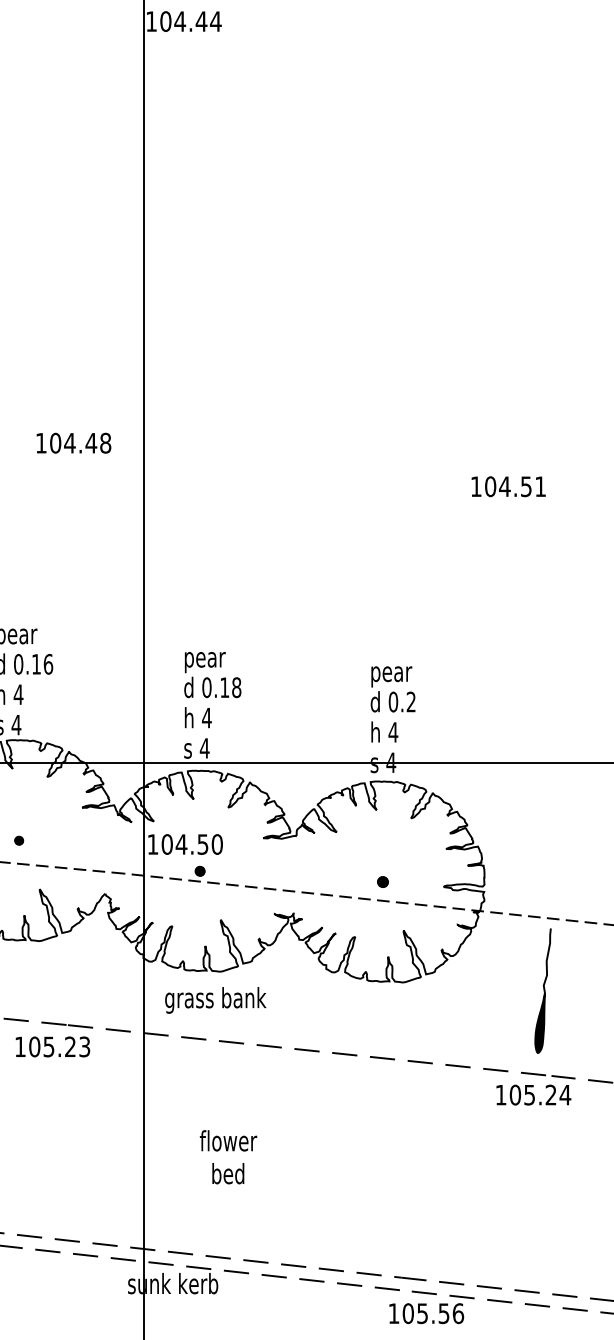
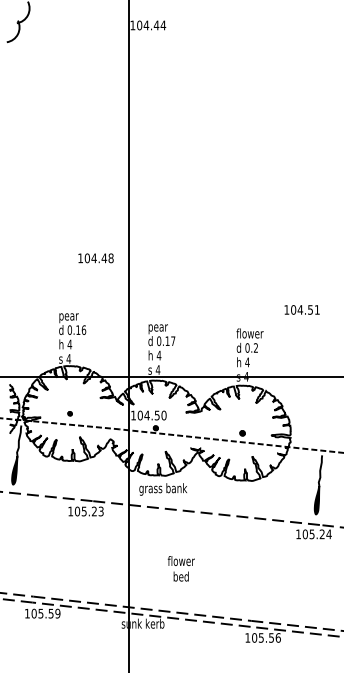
text: (72, 443) -> (95, 258), moved
text: (507, 485) -> (301, 309), moved
text: (397, 673) -> (249, 334), pear -> flower
text: (237, 688) -> (173, 341), 0.18 -> 0.17
text: (226, 1156) -> (180, 568), moved

